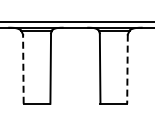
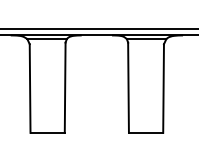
line: (23, 69) -> (30, 88), dashed -> solid
line: (127, 69) -> (163, 88), dashed -> solid

